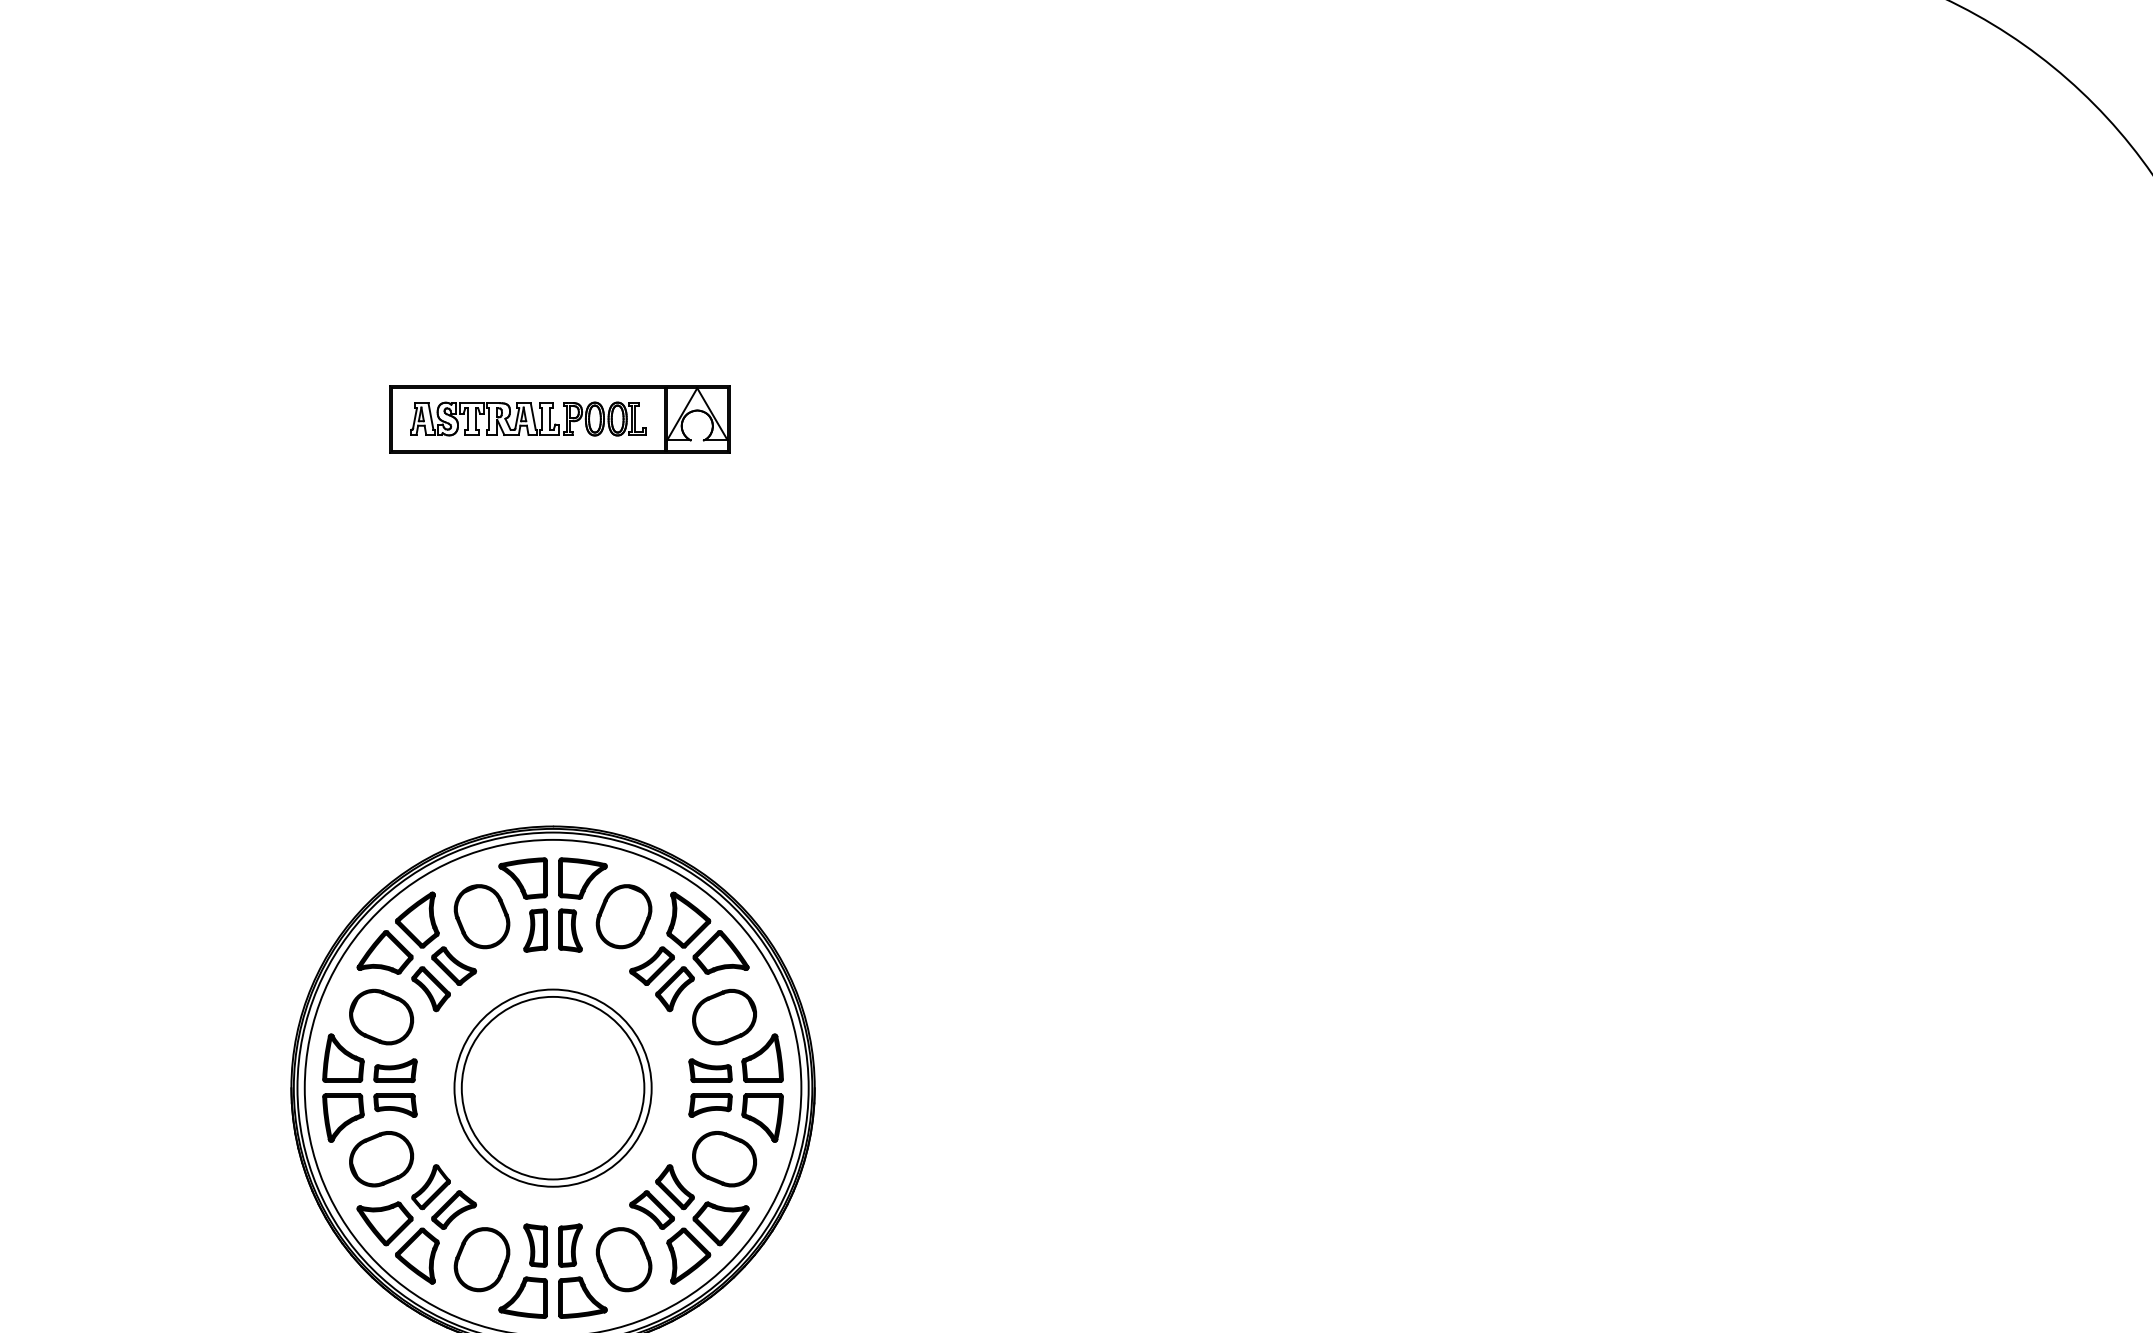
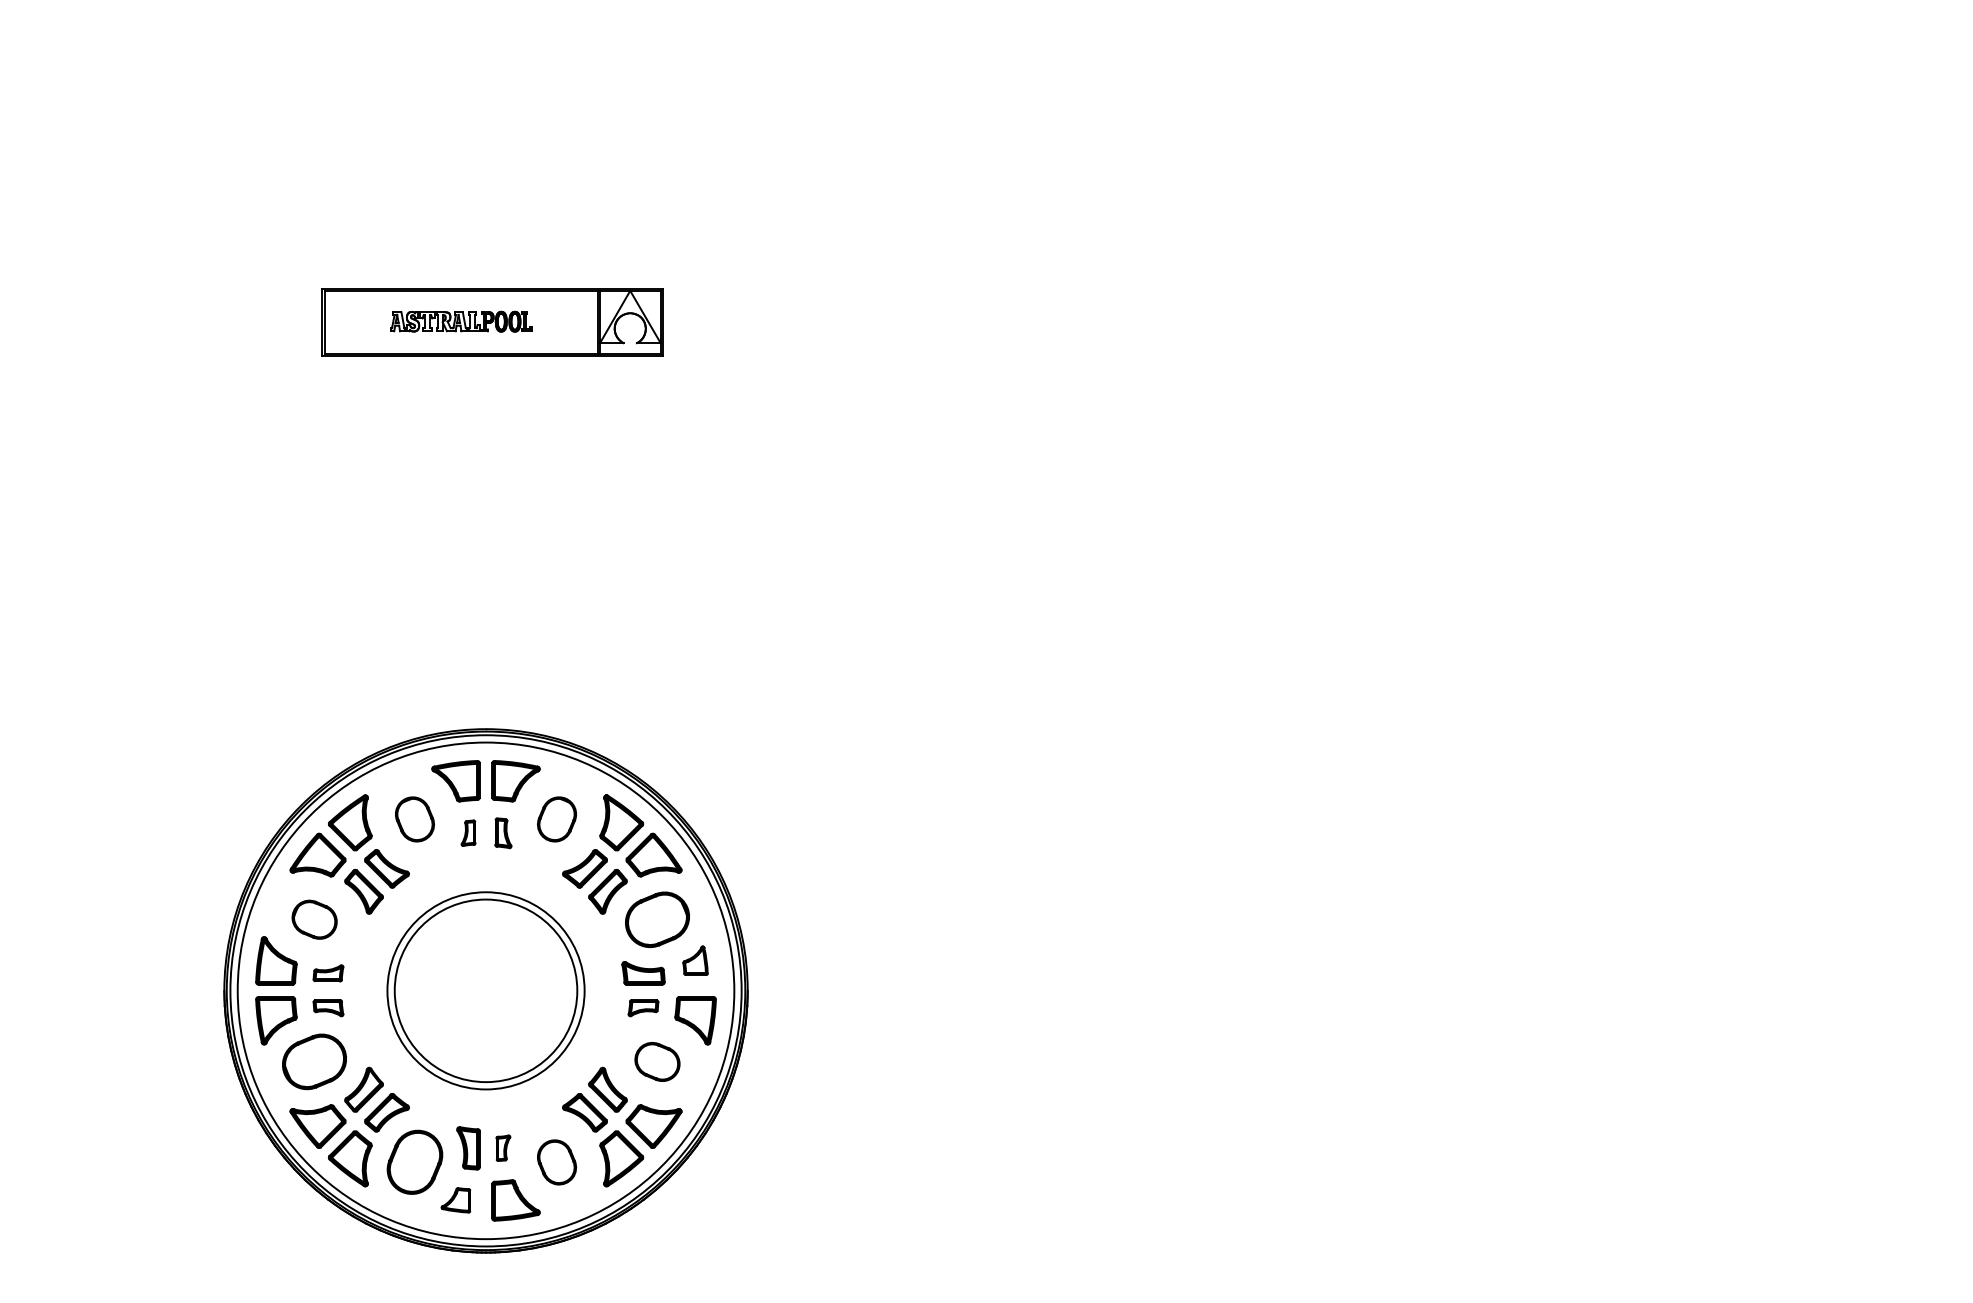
part: (528, 418) -> (461, 321), size x0.6
part: (481, 916) -> (414, 819), size x0.7
part: (623, 916) -> (556, 819), size x0.7
part: (535, 930) -> (468, 833), size x0.6
part: (570, 930) -> (503, 833), size x0.7
part: (381, 1016) -> (314, 919), size x0.7
part: (762, 1057) -> (695, 960), size x0.6
part: (395, 1070) -> (328, 973), size x0.7
part: (395, 1105) -> (328, 1008), size x0.7
part: (710, 1105) -> (643, 1008), size x0.7
part: (724, 1159) -> (657, 1062), size x0.7
part: (570, 1245) -> (503, 1148), size x0.6
part: (623, 1259) -> (556, 1162), size x0.7
part: (522, 1297) -> (455, 1200), size x0.6

